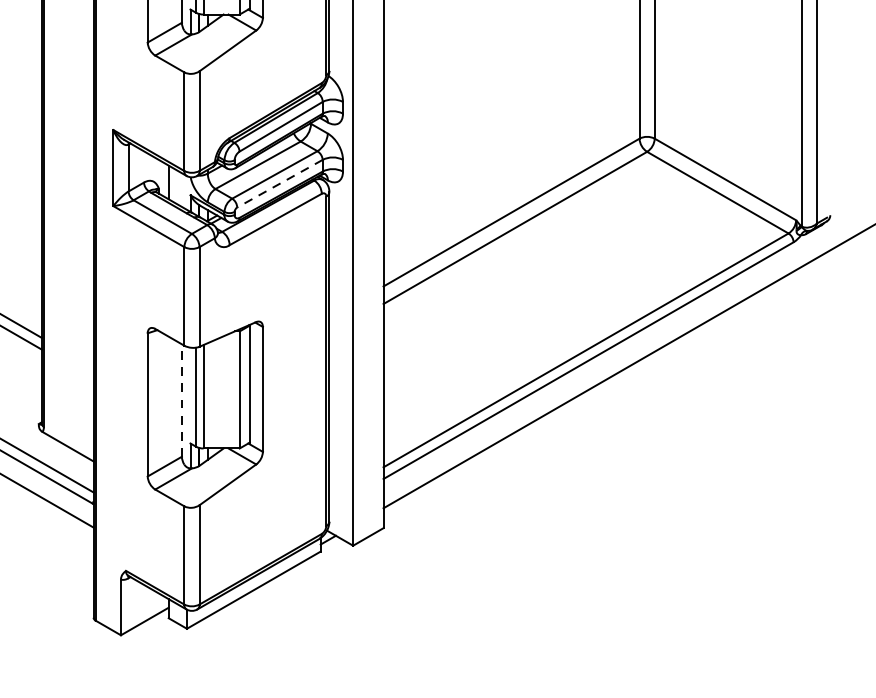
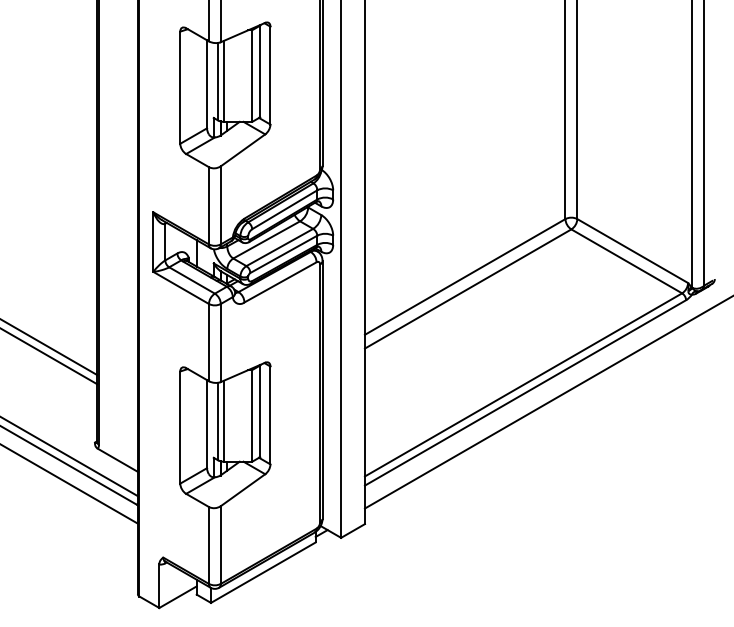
line: (279, 183) -> (283, 254), dashed -> solid
line: (182, 399) -> (207, 423), dashed -> solid

